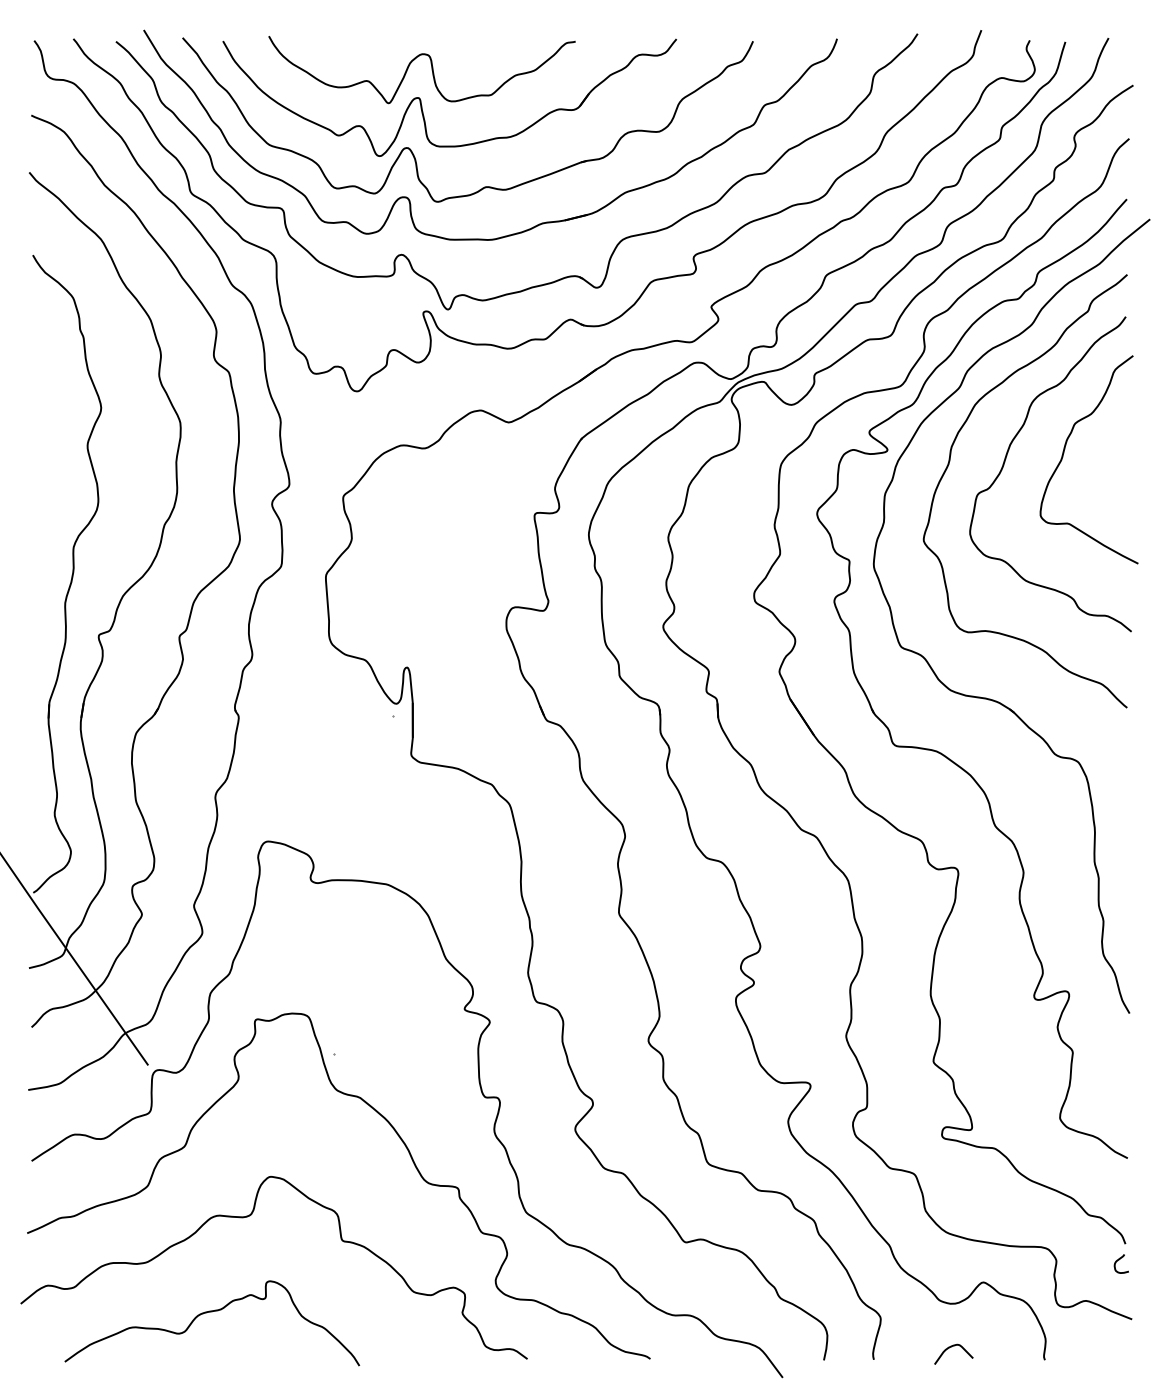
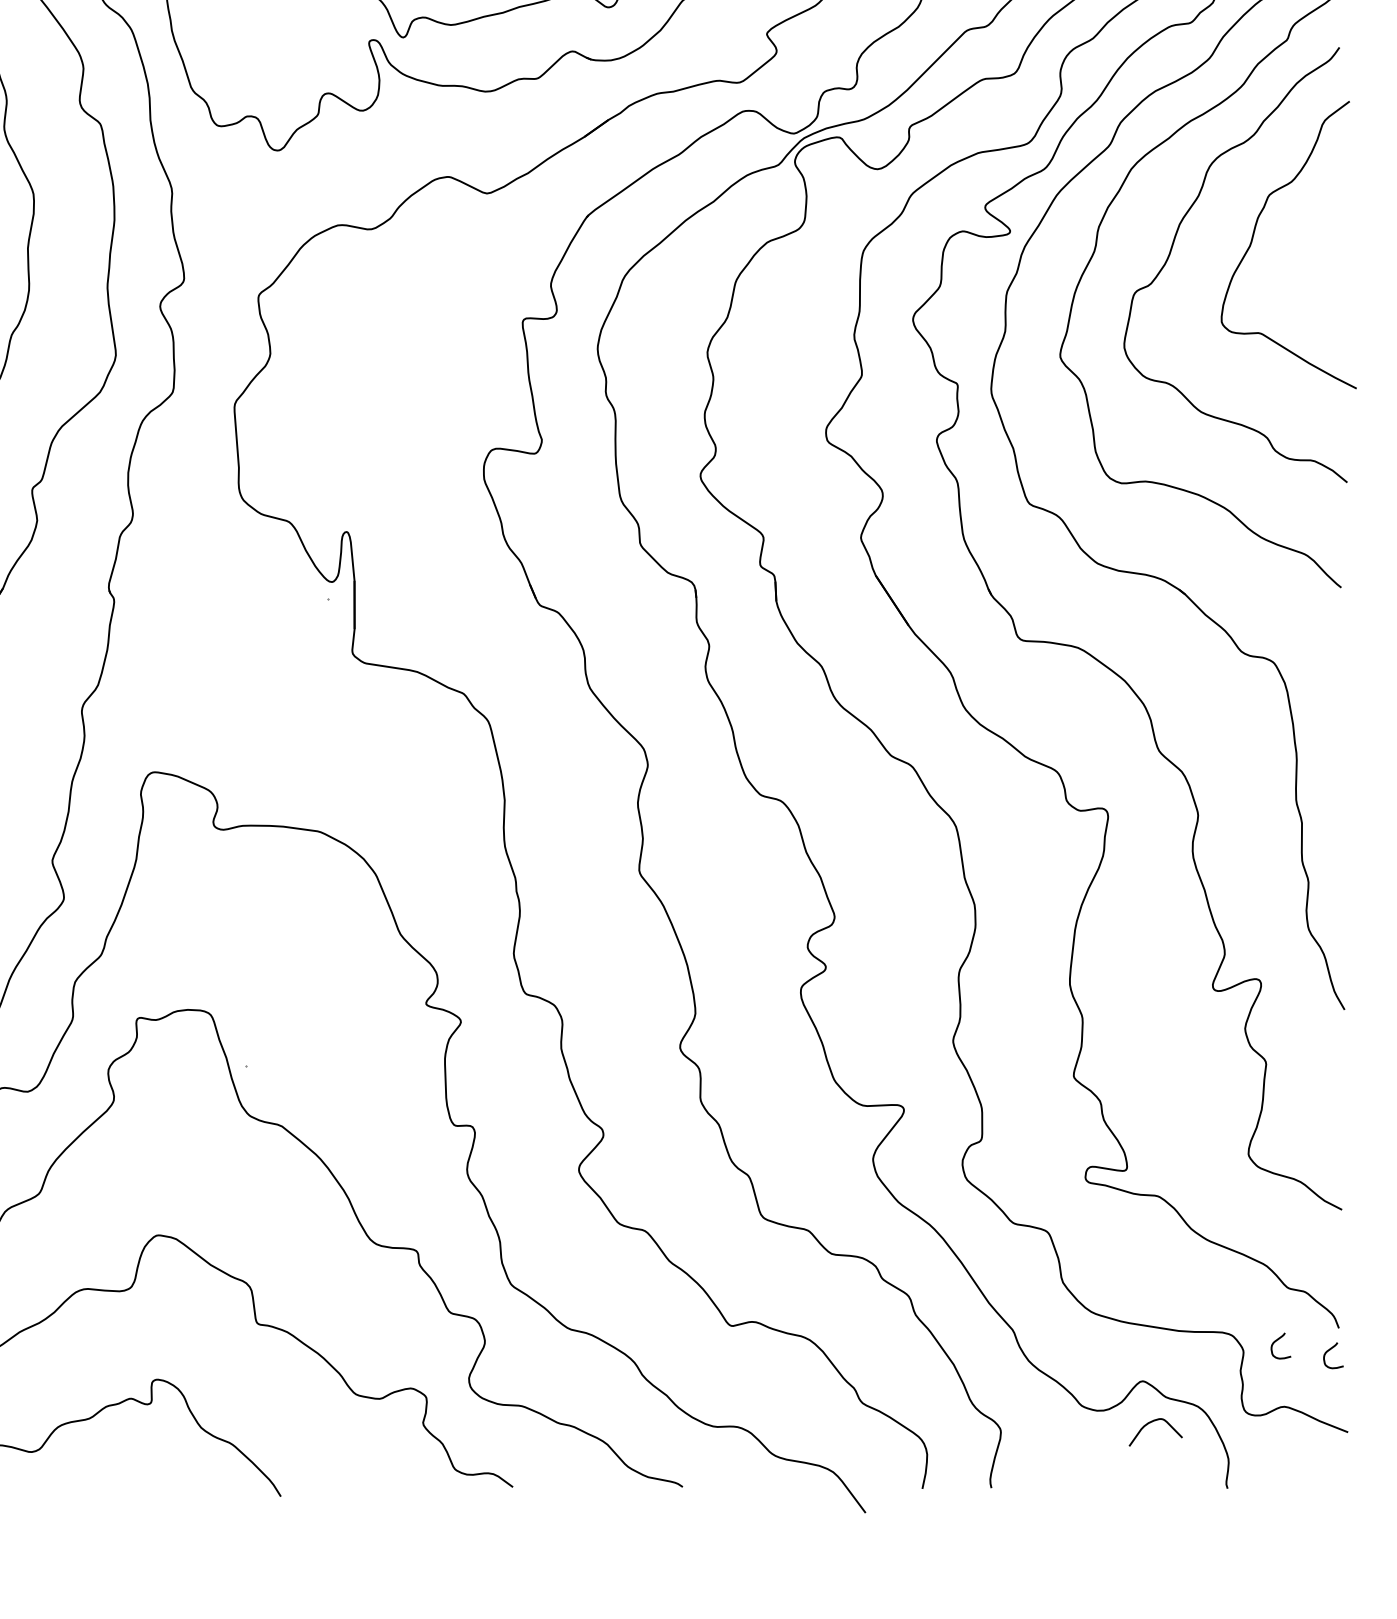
curve: (1081, 1253) -> (1278, 1341), added
curve: (951, 1347) -> (1152, 1422), moved

